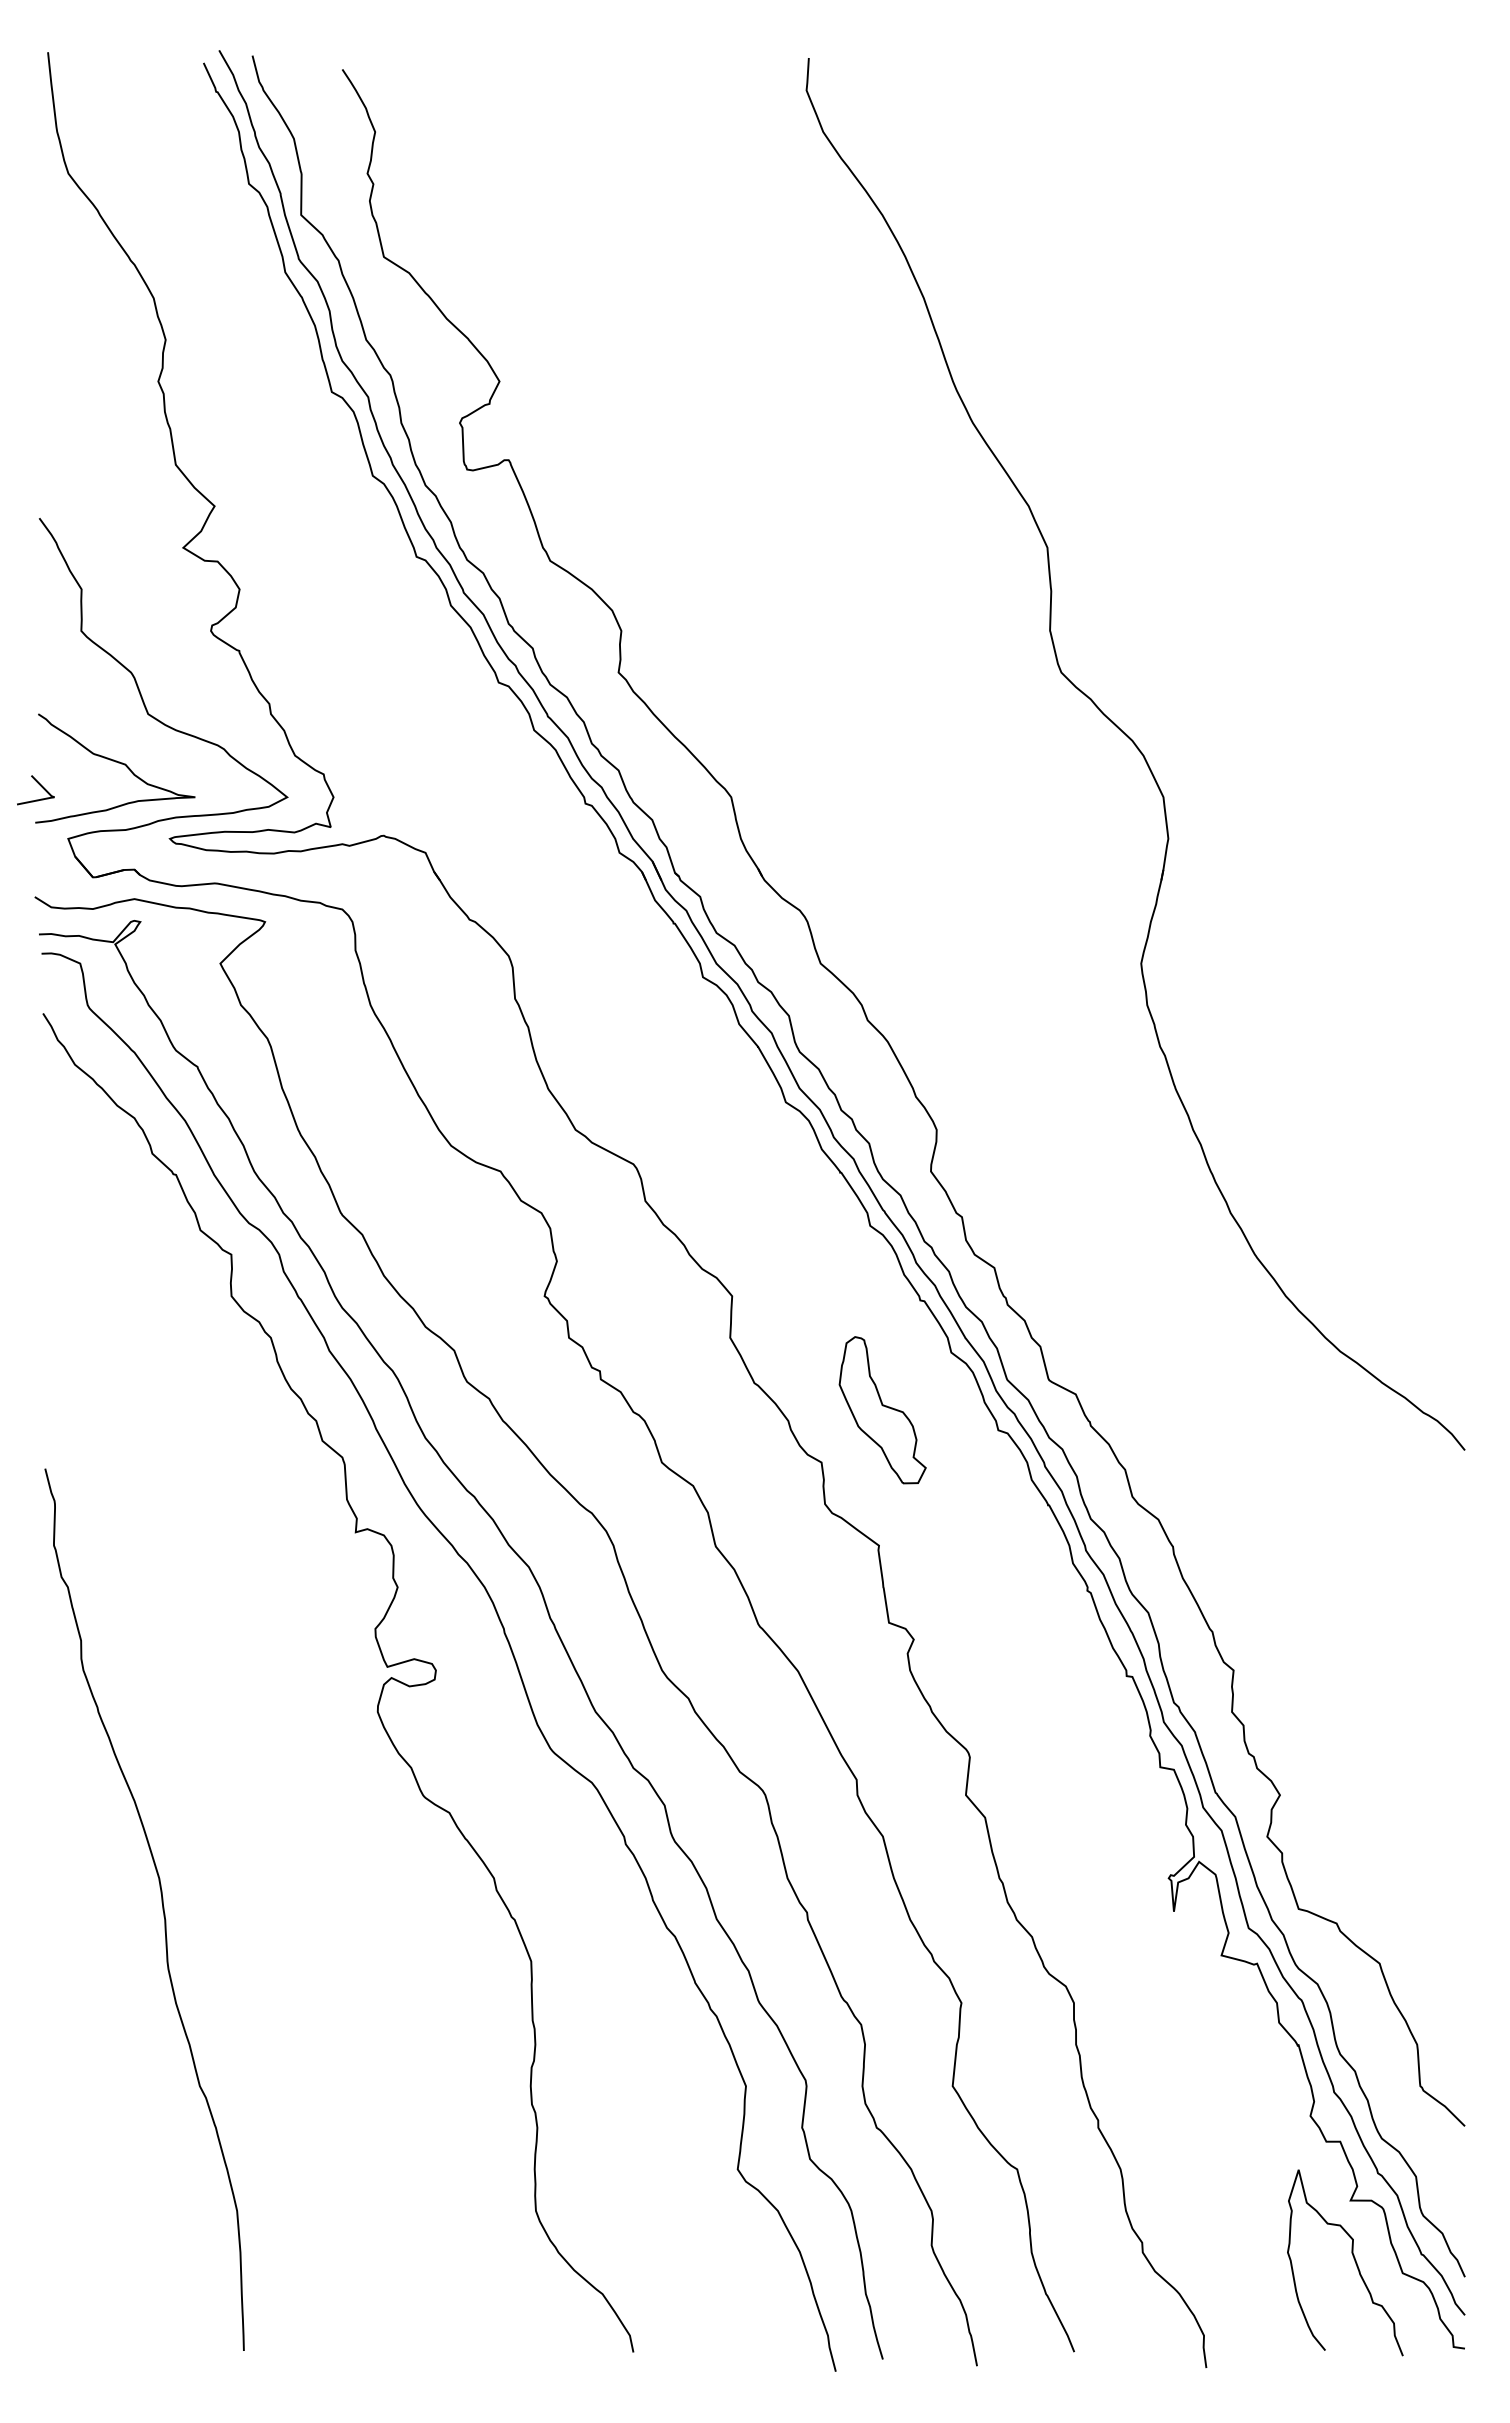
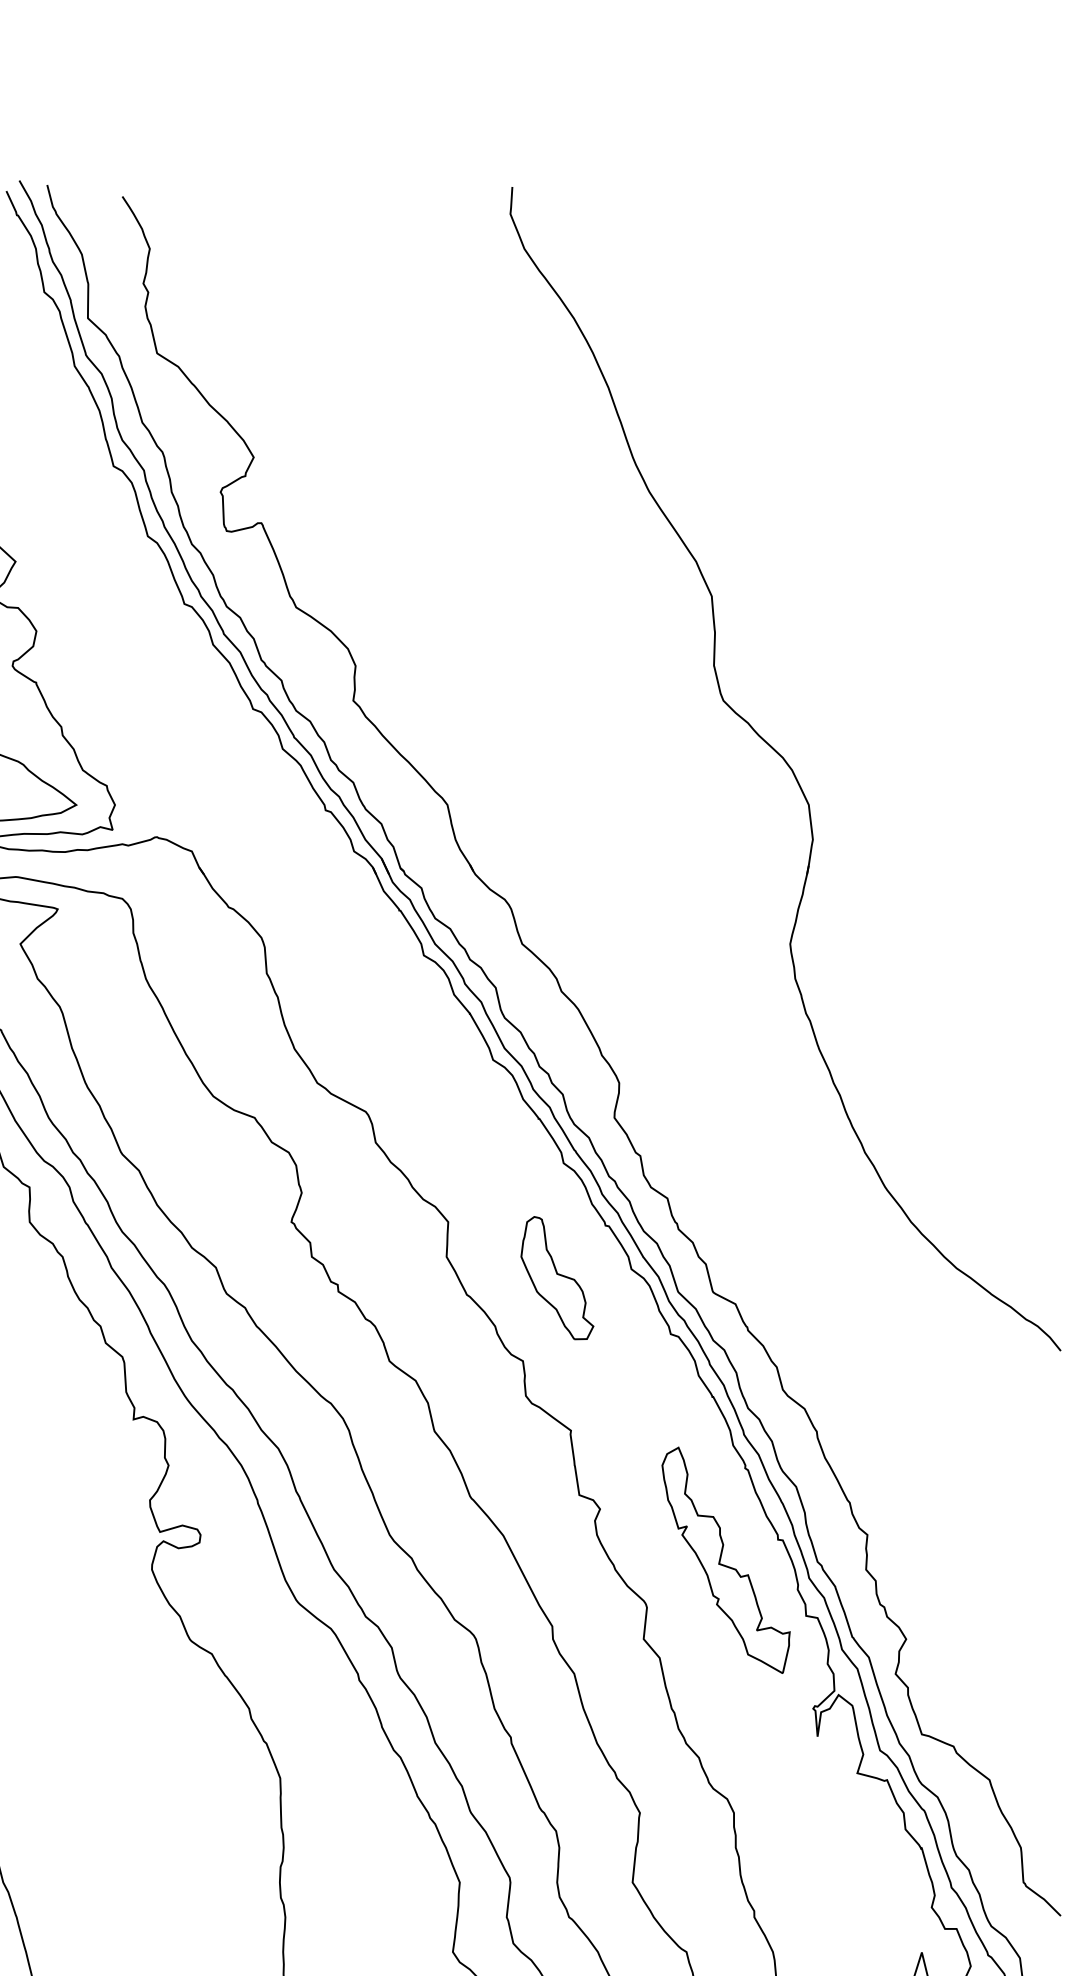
part: (882, 1410) -> (557, 1278), moved
part: (1064, 1700) -> (726, 1560), added

